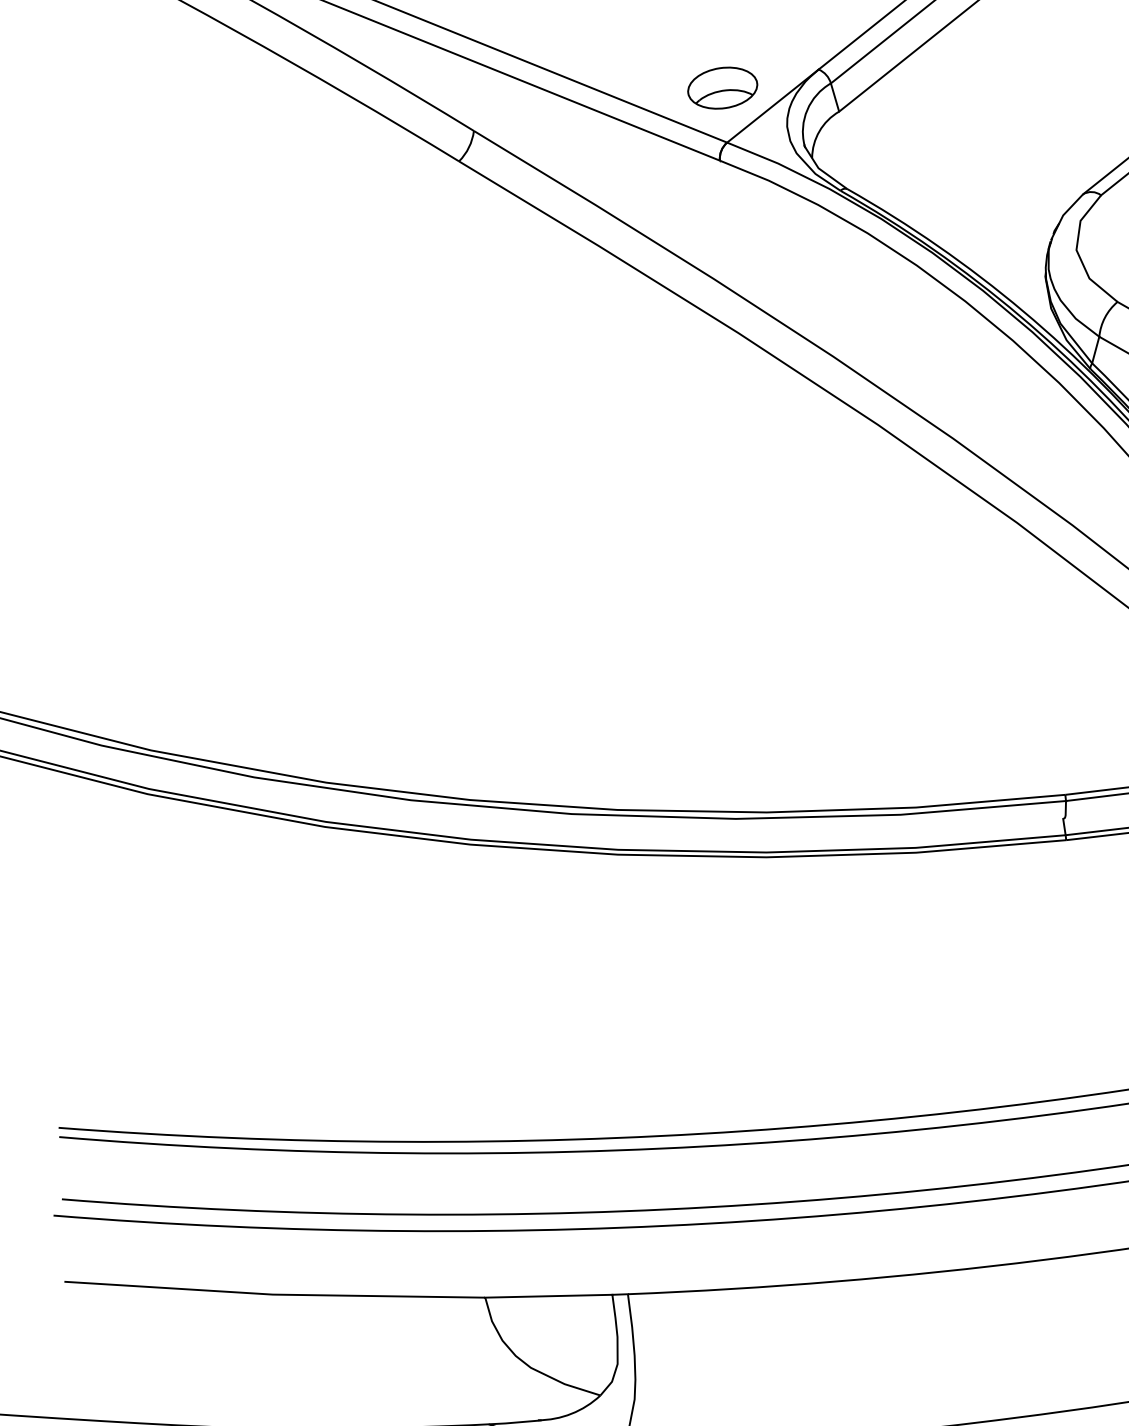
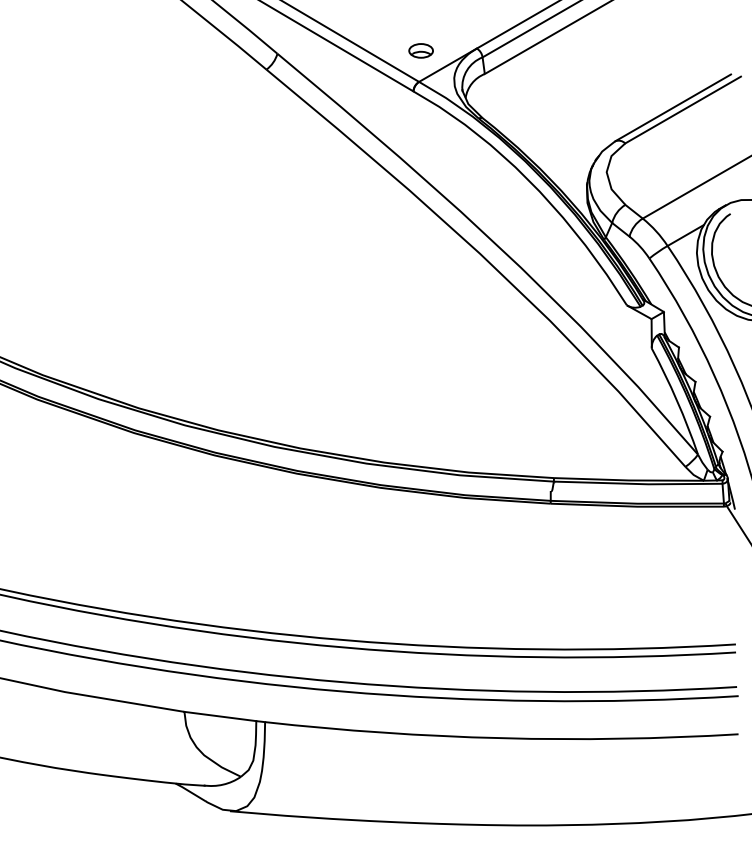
part: (721, 87) -> (420, 50), size x0.6

